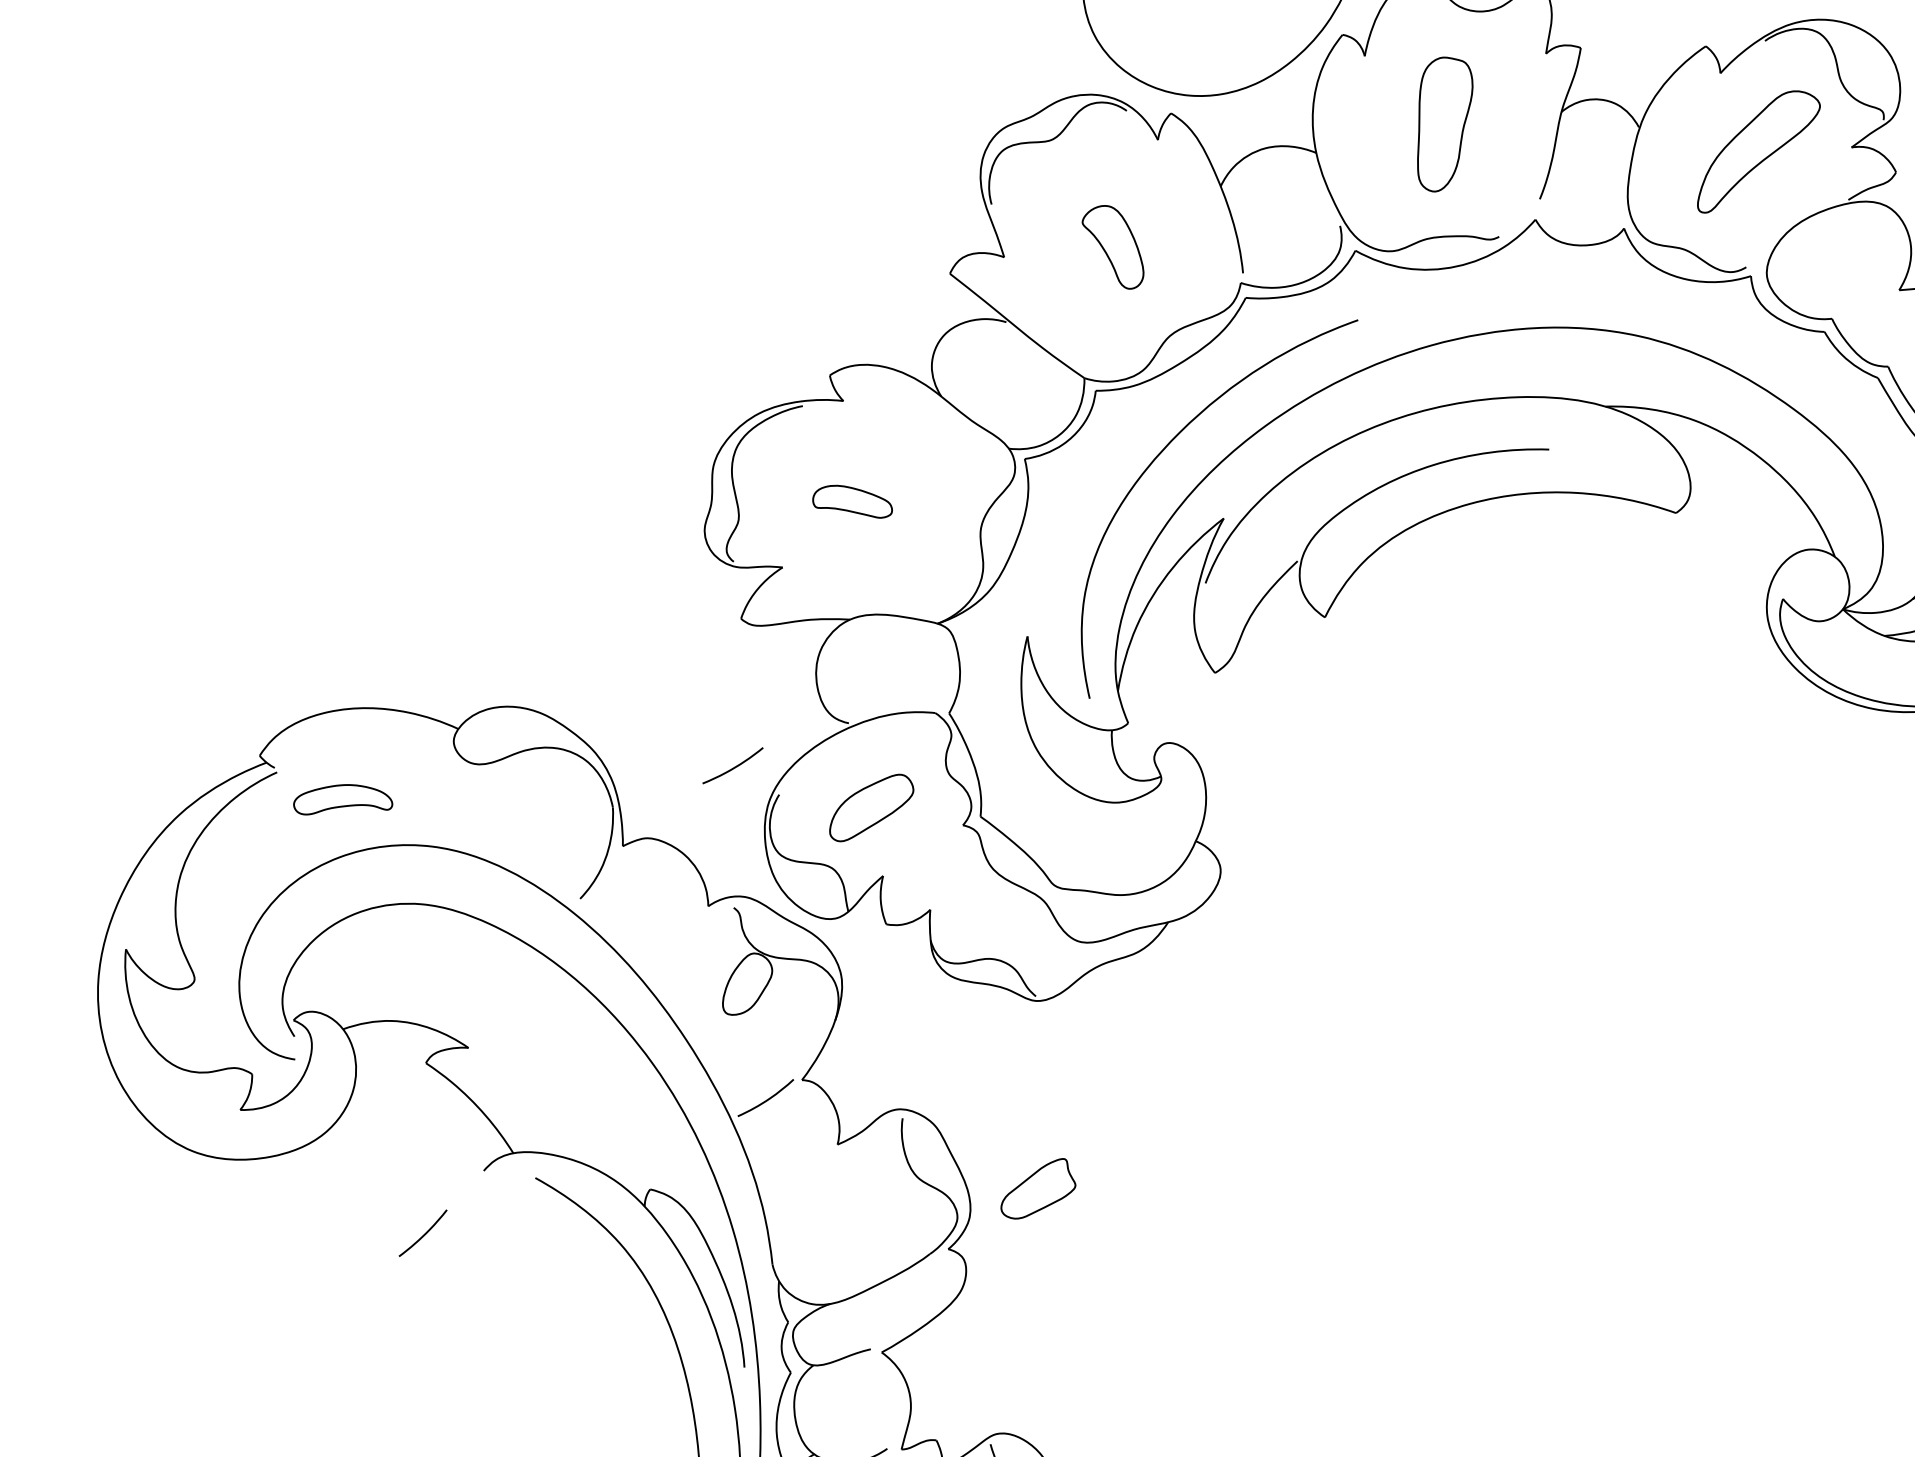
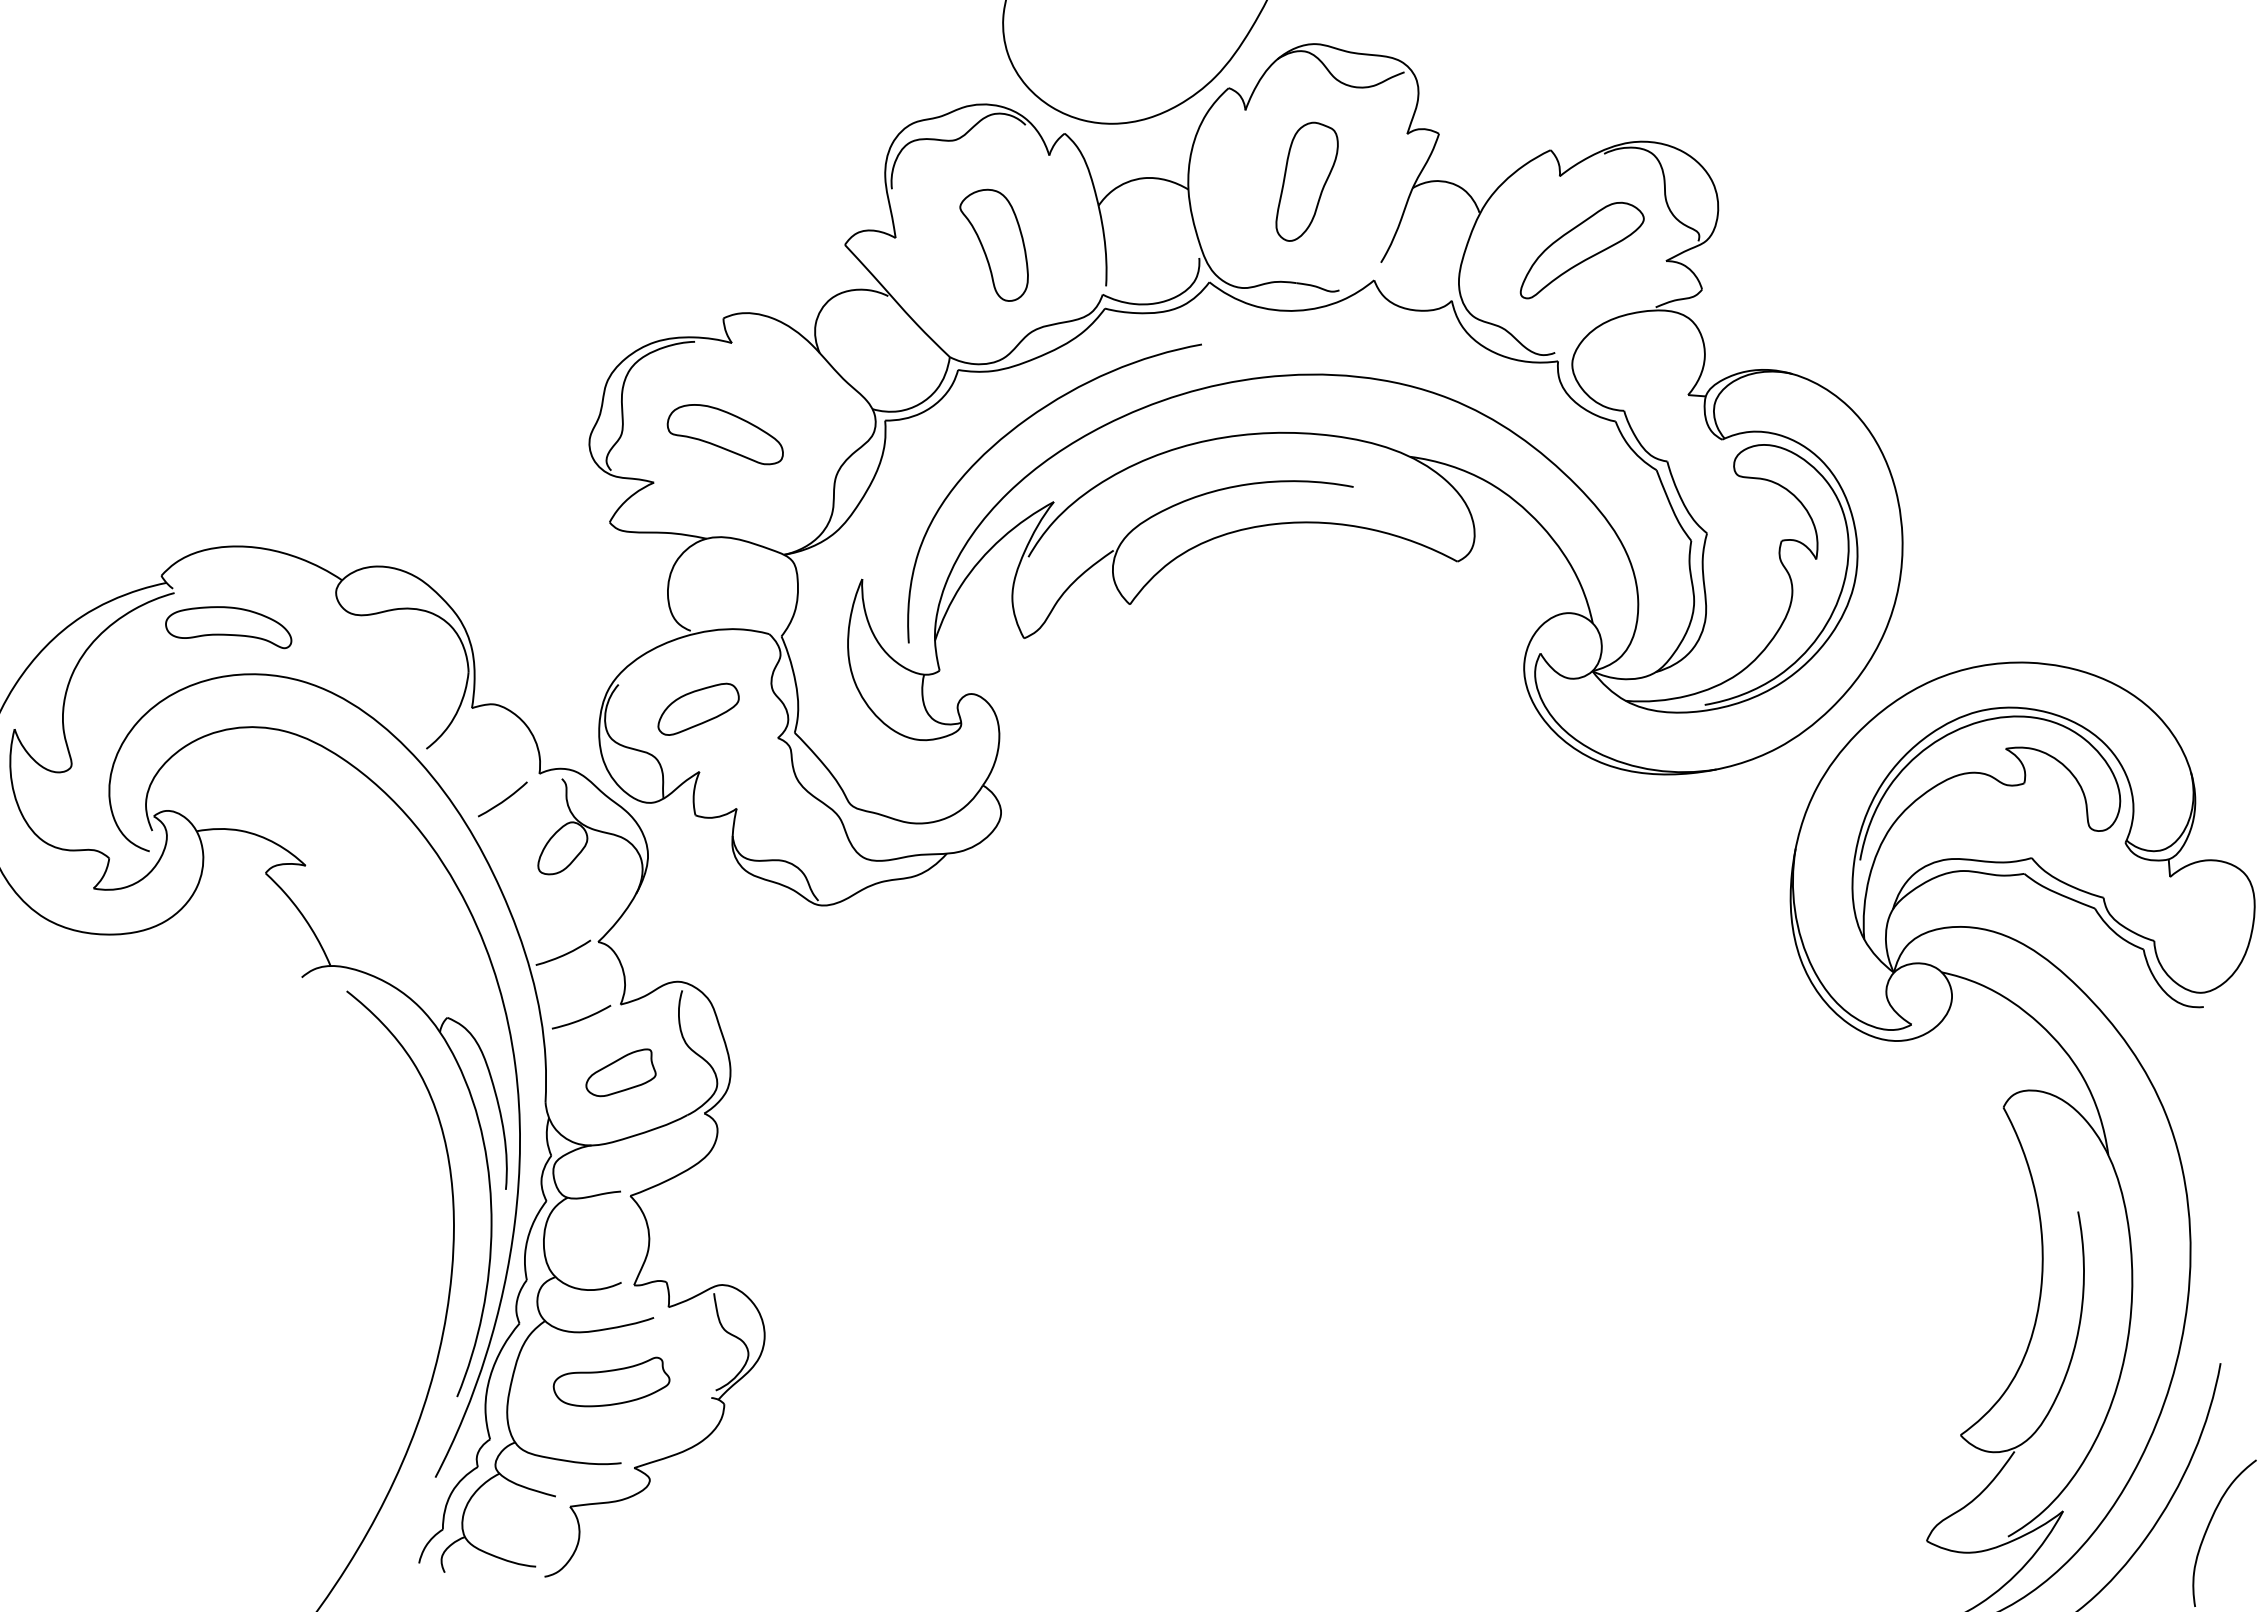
part: (1112, 247) -> (993, 244), size x1.43
part: (851, 502) -> (724, 434), size x1.67
curve: (733, 767) -> (581, 1018), moved
part: (342, 800) -> (228, 627), size x1.43
part: (1036, 1189) -> (620, 1072), moved
curve: (422, 1234) -> (502, 800), moved

